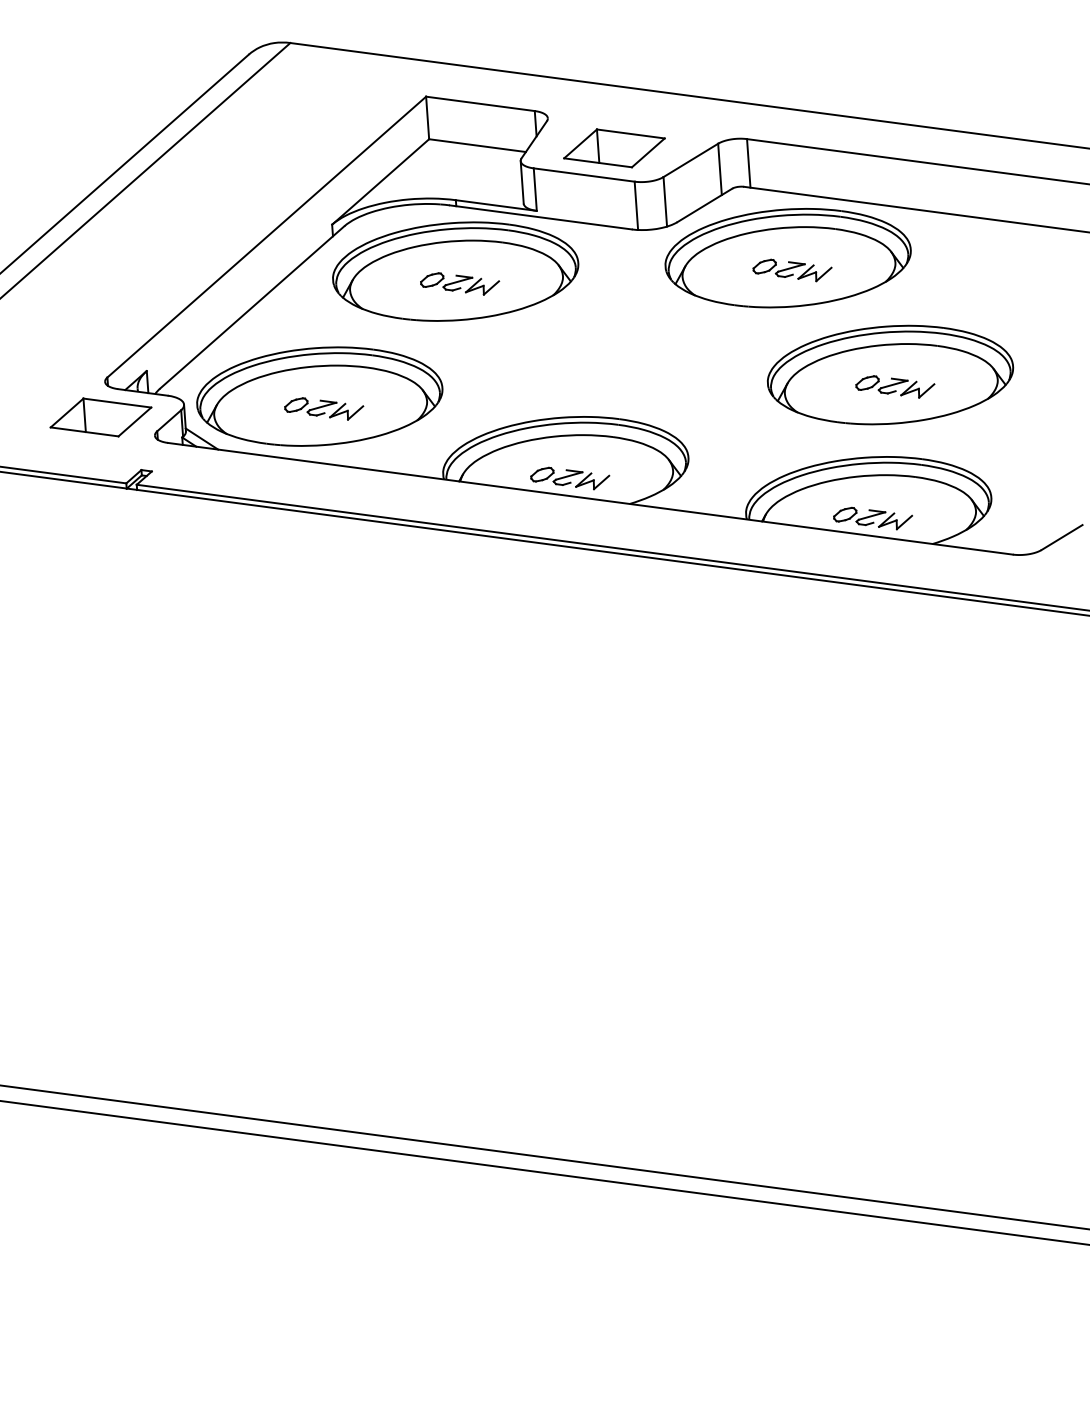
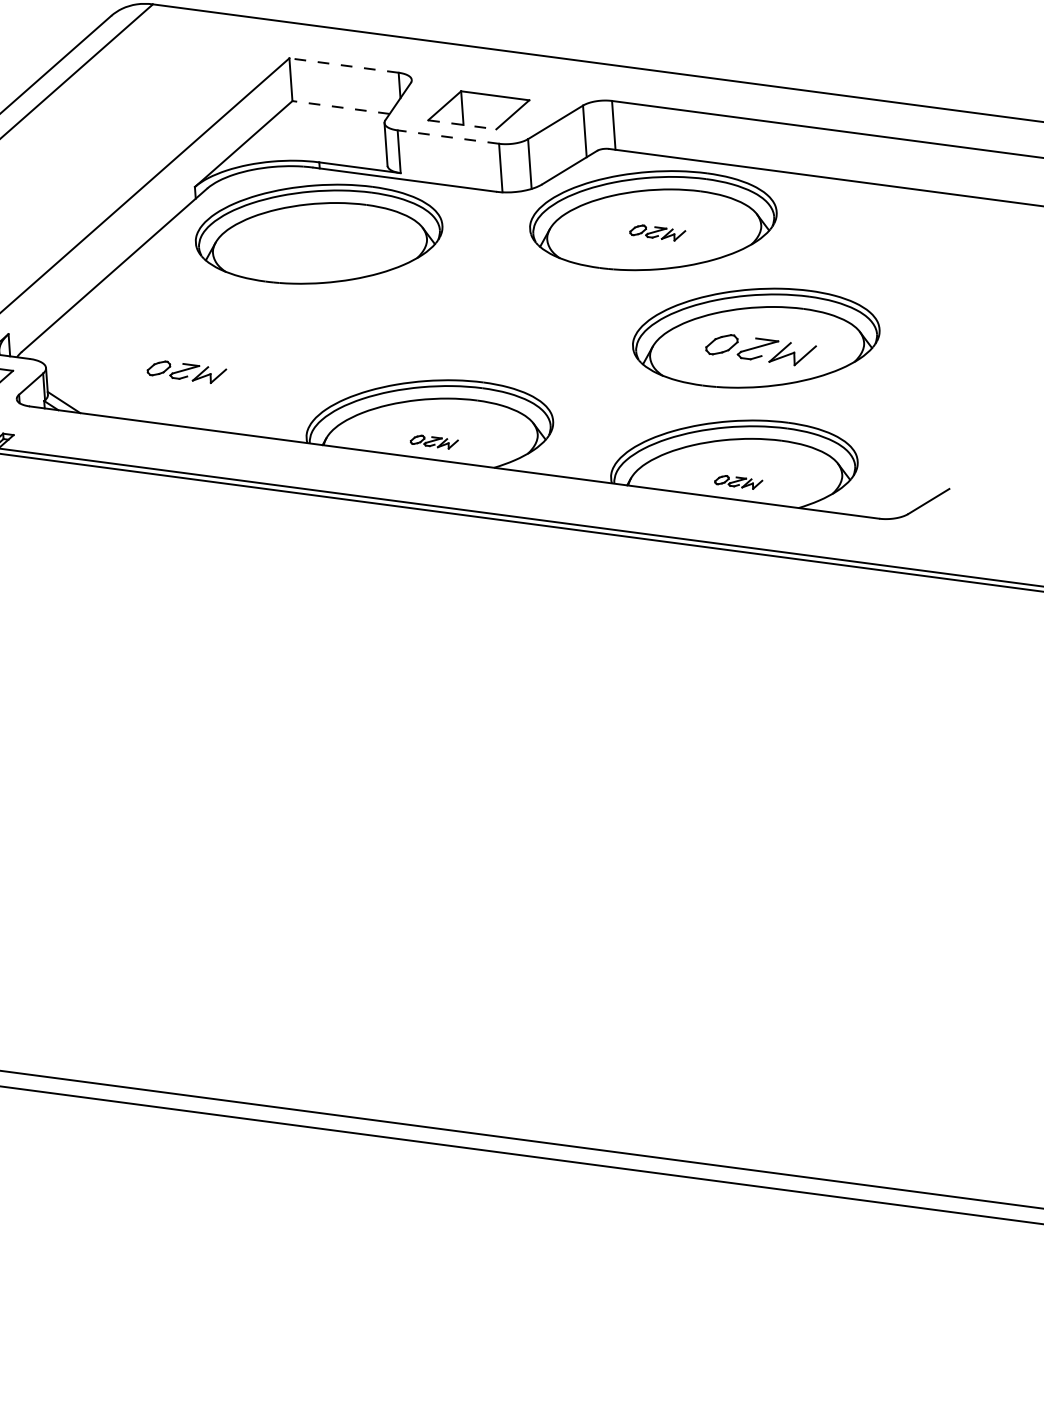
line: (480, 103) -> (344, 65), solid -> dashed
line: (477, 145) -> (341, 107), solid -> dashed
line: (598, 162) -> (462, 124), solid -> dashed
line: (584, 175) -> (448, 137), solid -> dashed
part: (792, 270) -> (657, 233), size x0.7
part: (460, 283) -> (323, 246), removed
part: (895, 386) -> (761, 349), size x1.4
part: (319, 396) -> (182, 359), removed
part: (570, 478) -> (434, 442), size x0.6
part: (872, 518) -> (738, 482), size x0.6

